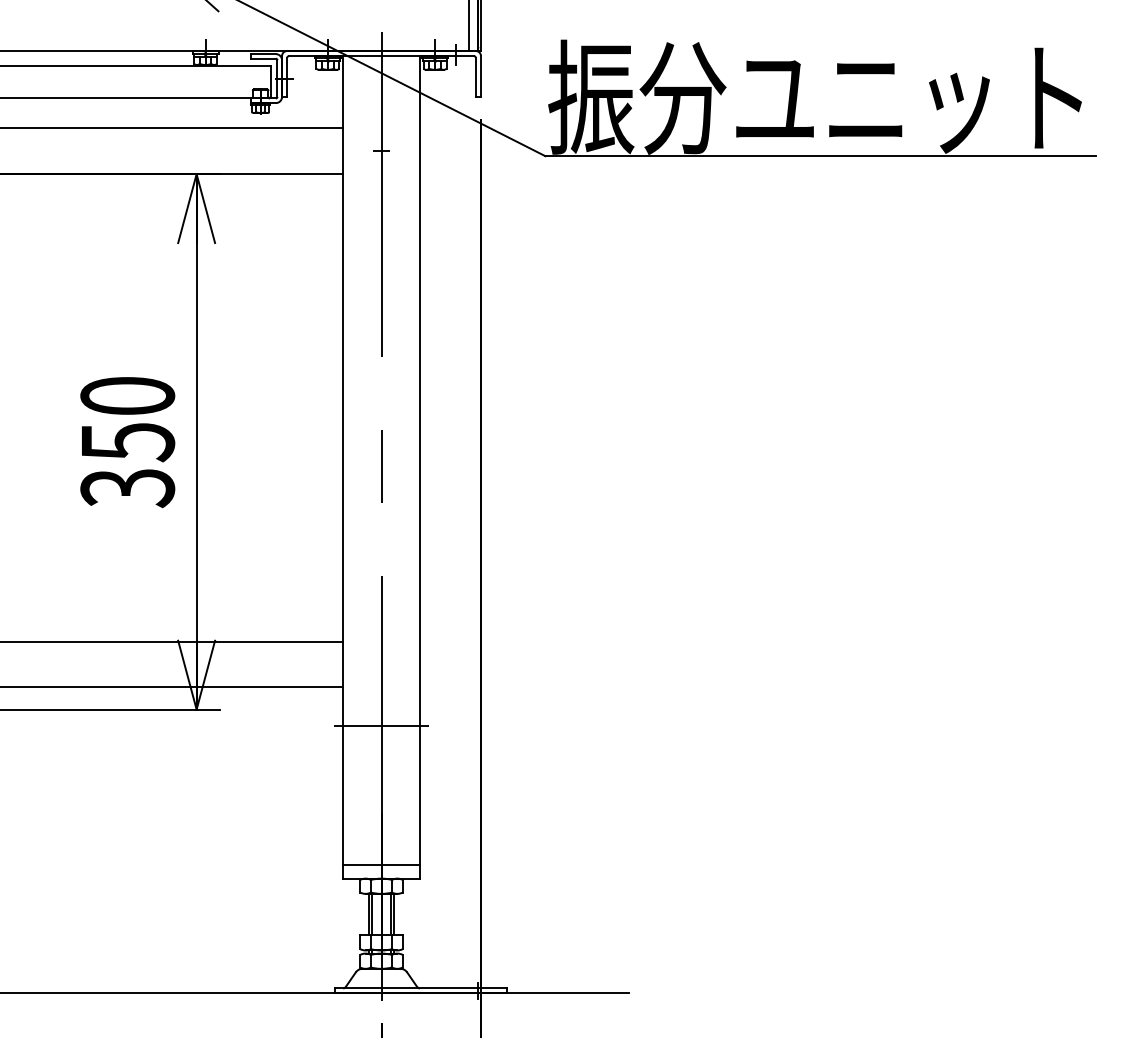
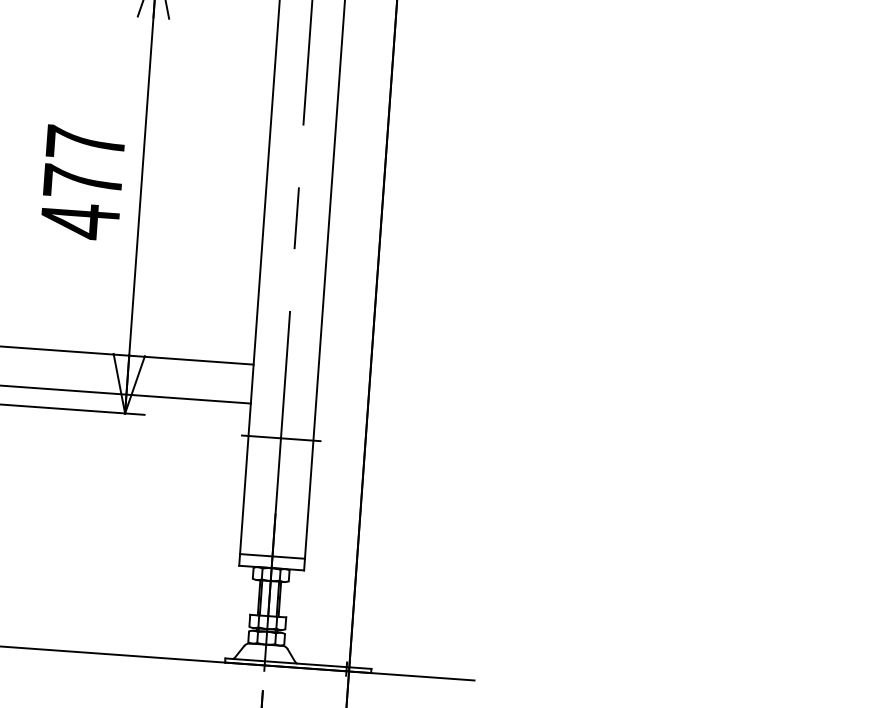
text: (127, 442) -> (82, 182), 350 -> 477

